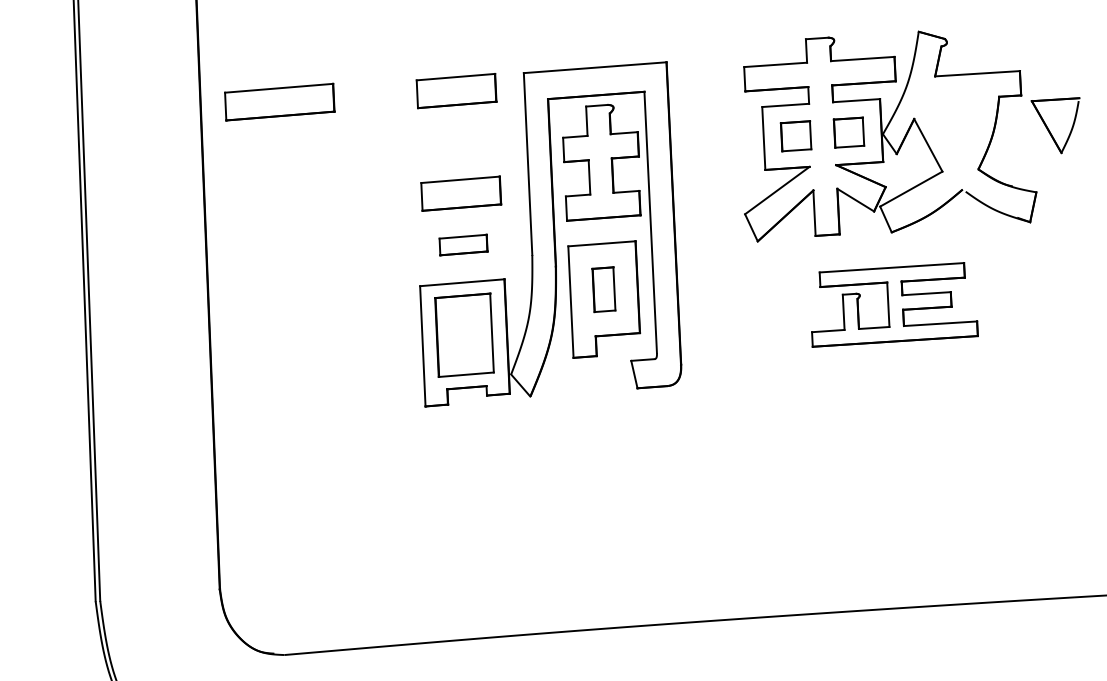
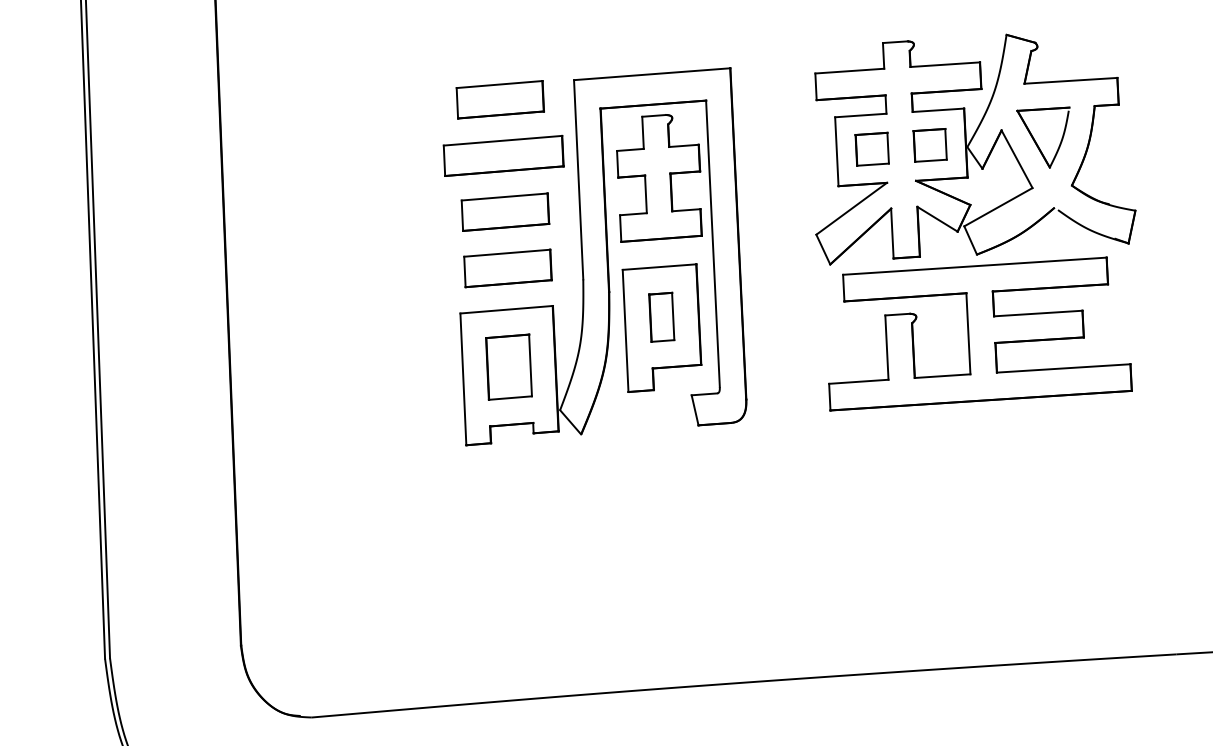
part: (279, 101) -> (503, 155), moved
part: (1049, 129) -> (1036, 141), moved
part: (463, 245) -> (507, 268), size x1.67
part: (894, 304) -> (980, 333), size x1.67
part: (464, 334) -> (508, 366), size x0.71

